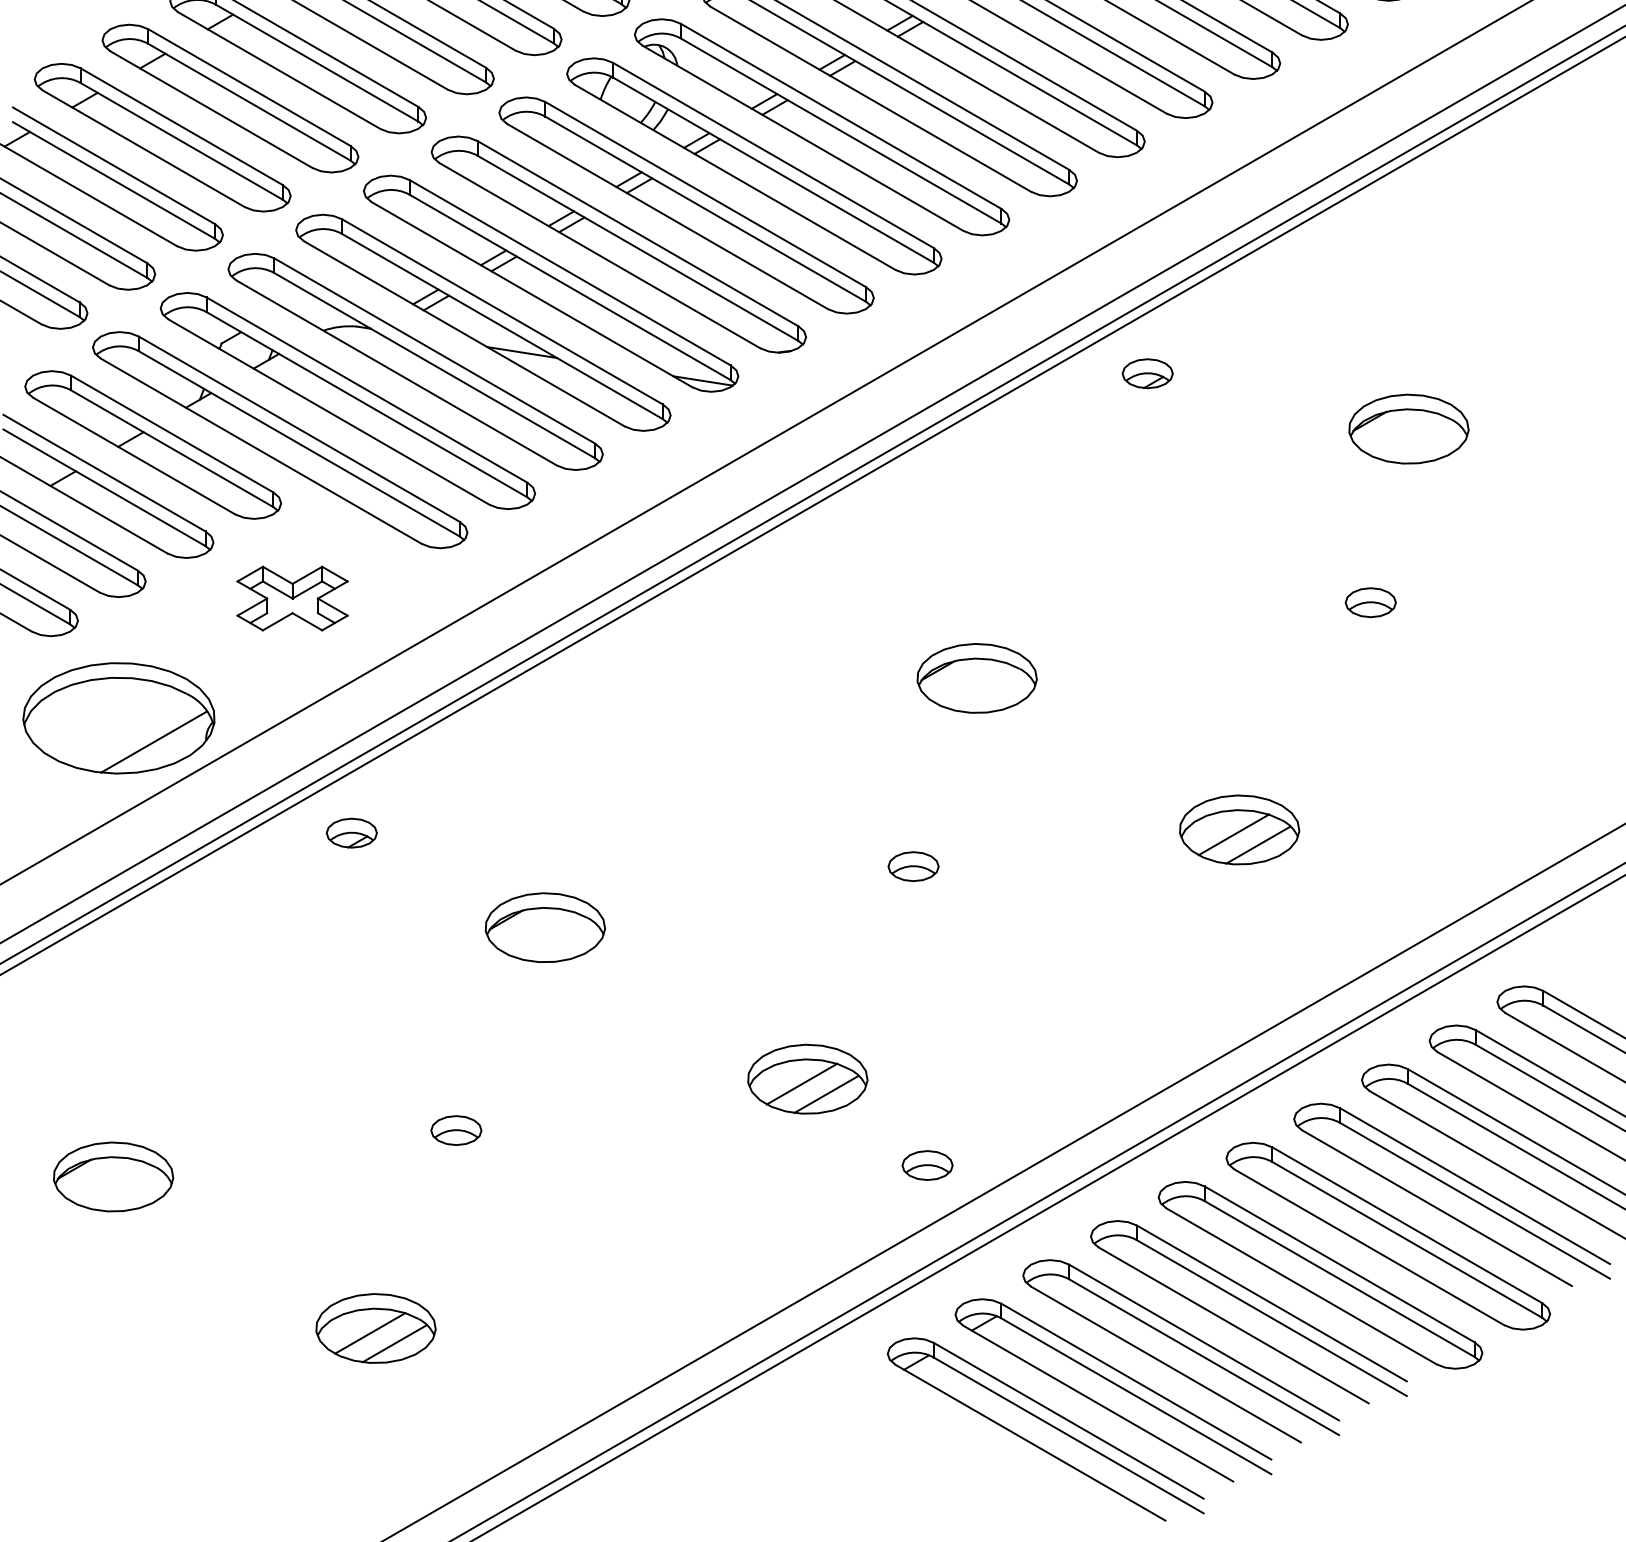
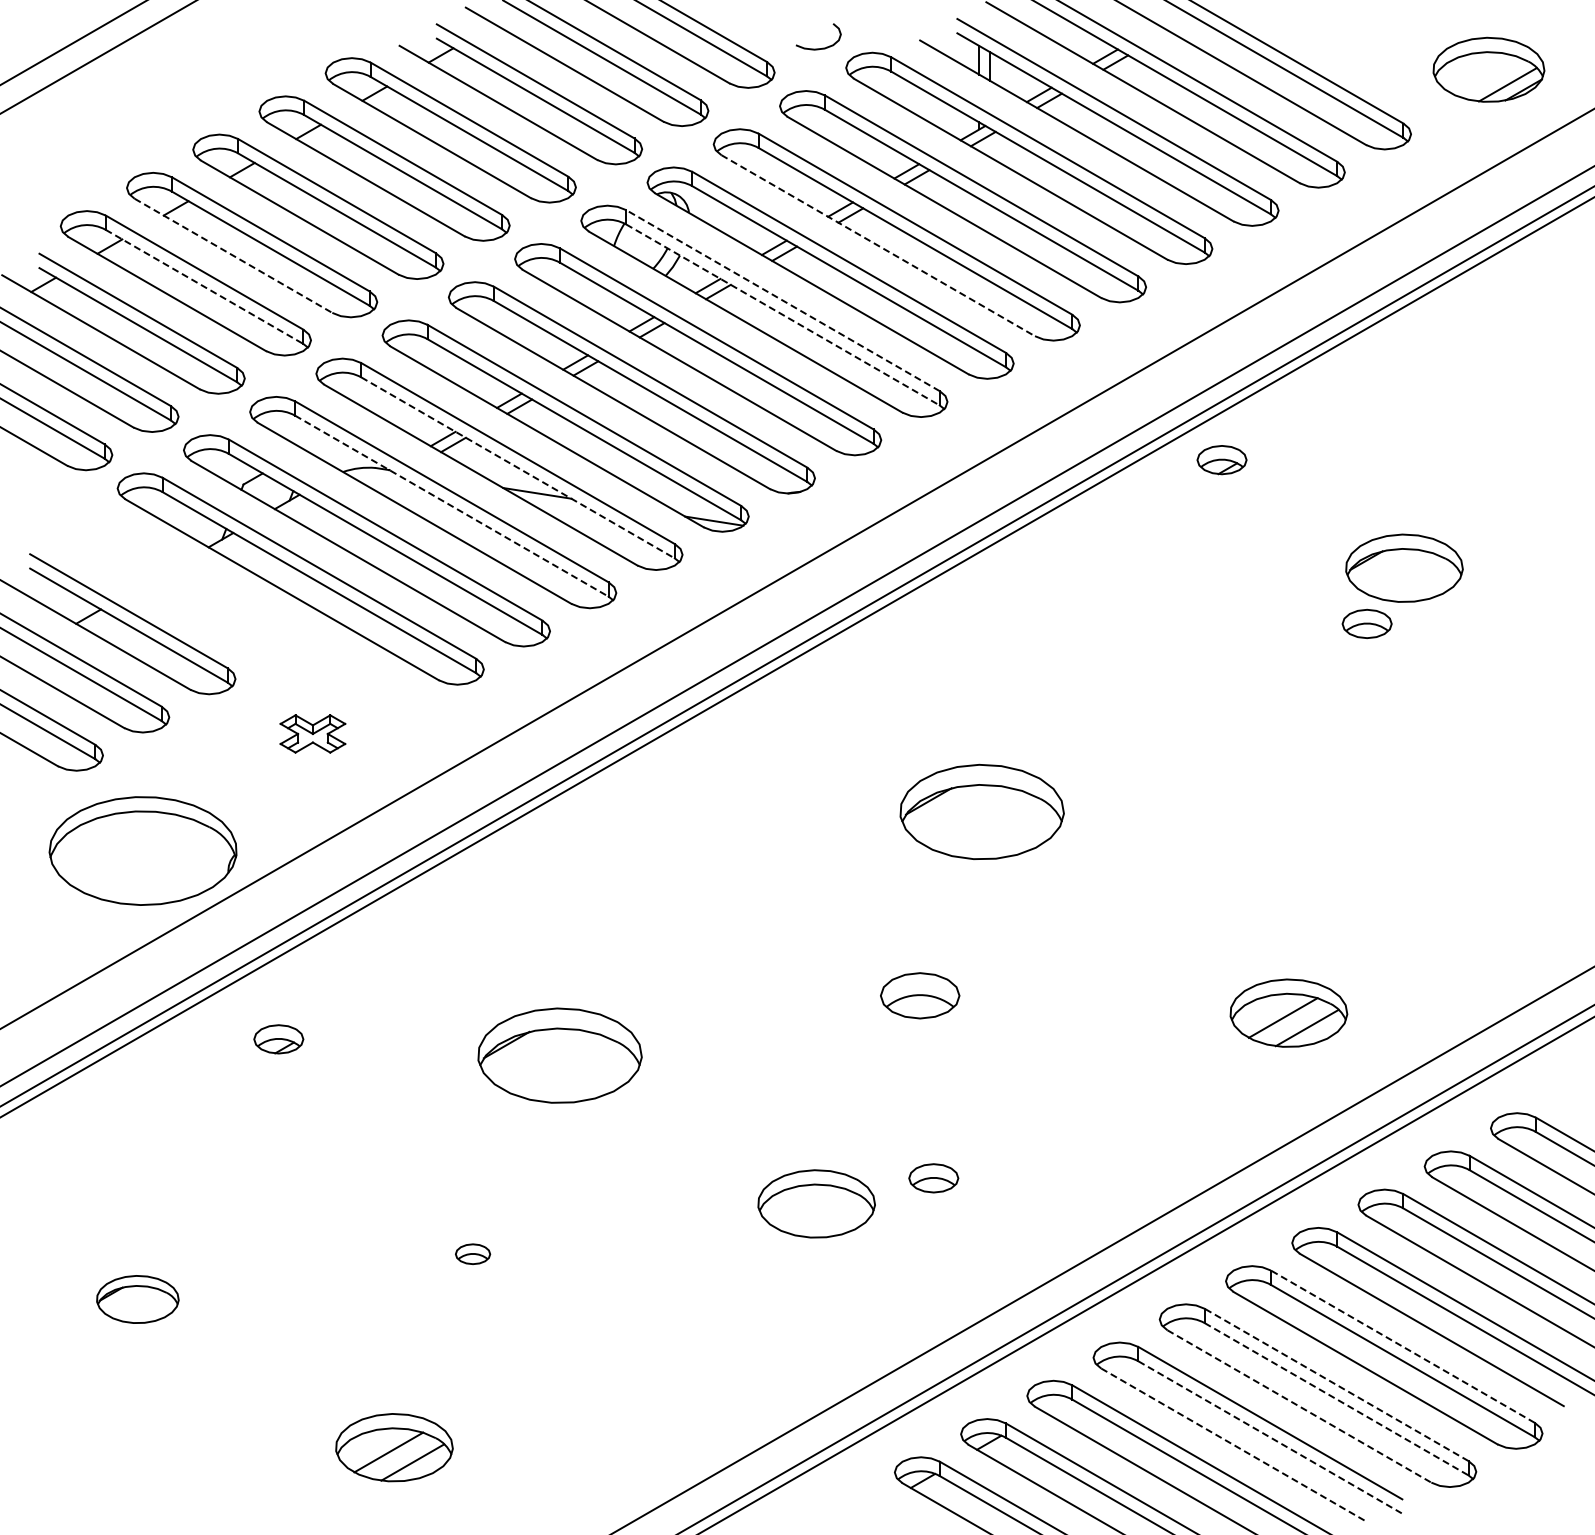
line: (871, 99) -> (878, 245), solid -> dashed
line: (211, 110) -> (233, 256), solid -> dashed
line: (181, 141) -> (204, 287), solid -> dashed
line: (772, 155) -> (782, 300), solid -> dashed
line: (773, 170) -> (783, 315), solid -> dashed
line: (502, 327) -> (518, 468), solid -> dashed
line: (435, 365) -> (452, 506), solid -> dashed
part: (1147, 374) -> (1221, 460), moved
part: (153, 444) -> (176, 583), removed
part: (292, 598) -> (312, 733), size x0.6
part: (1370, 602) -> (1366, 623), moved
part: (977, 677) -> (982, 811), size x1.4
line: (154, 742) -> (177, 874), removed
part: (1239, 829) -> (1288, 1012), moved
part: (351, 833) -> (278, 1039), moved
part: (912, 867) -> (919, 996), size x1.6
part: (544, 927) -> (559, 1055), size x1.4
line: (801, 1083) -> (810, 1208), removed
line: (826, 1094) -> (834, 1218), removed
part: (455, 1130) -> (472, 1254), size x0.7
part: (927, 1165) -> (933, 1178), moved
part: (113, 1176) -> (137, 1299), size x0.7
line: (1406, 1225) -> (1402, 1346), solid -> dashed
line: (1339, 1263) -> (1336, 1384), solid -> dashed
line: (1340, 1279) -> (1337, 1399), solid -> dashed
line: (1301, 1286) -> (1299, 1406), solid -> dashed
line: (1271, 1318) -> (1270, 1437), solid -> dashed
line: (1234, 1325) -> (1233, 1444), solid -> dashed

